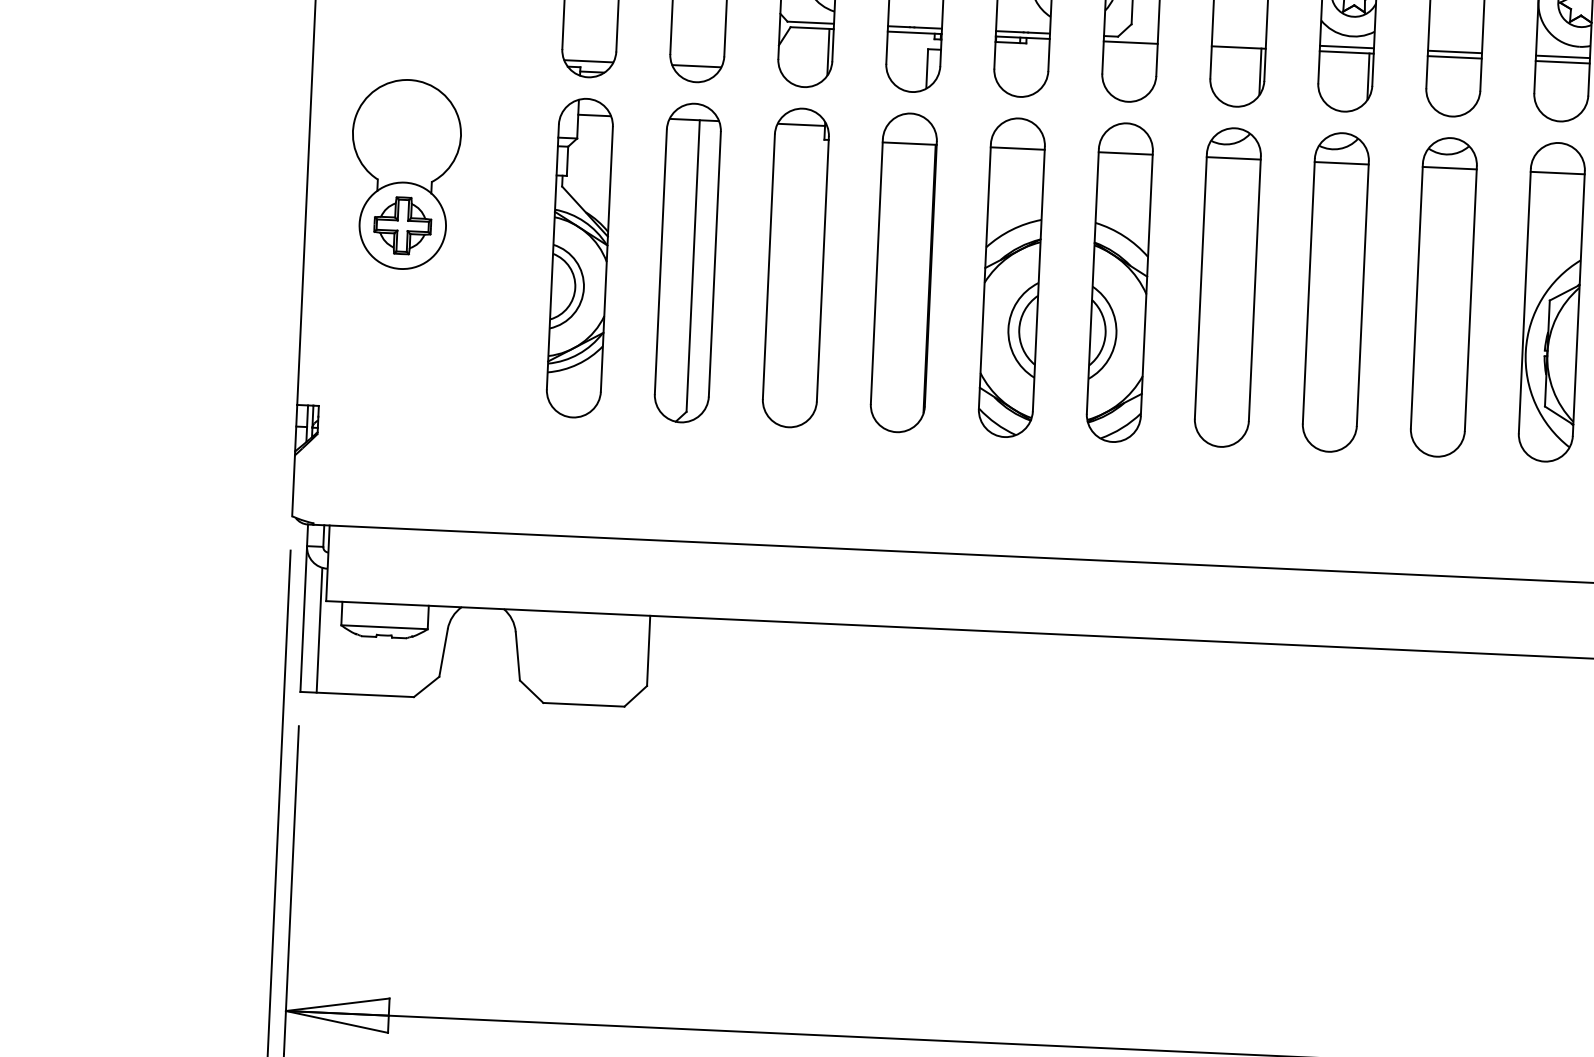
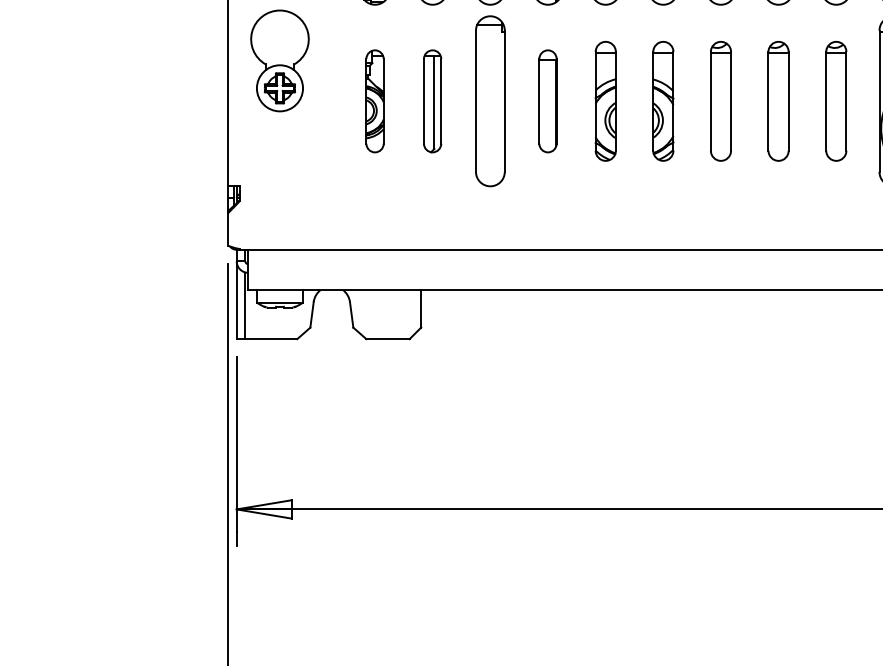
part: (578, 258) -> (374, 101), size x0.6
part: (687, 263) -> (432, 101), size x0.6
part: (902, 273) -> (547, 101), size x0.6
part: (1011, 278) -> (605, 101), size x0.7
part: (1120, 283) -> (663, 101), size x0.7
part: (1226, 287) -> (720, 101), size x0.7
part: (1335, 292) -> (778, 101), size x0.7
part: (1444, 297) -> (836, 101), size x0.7

